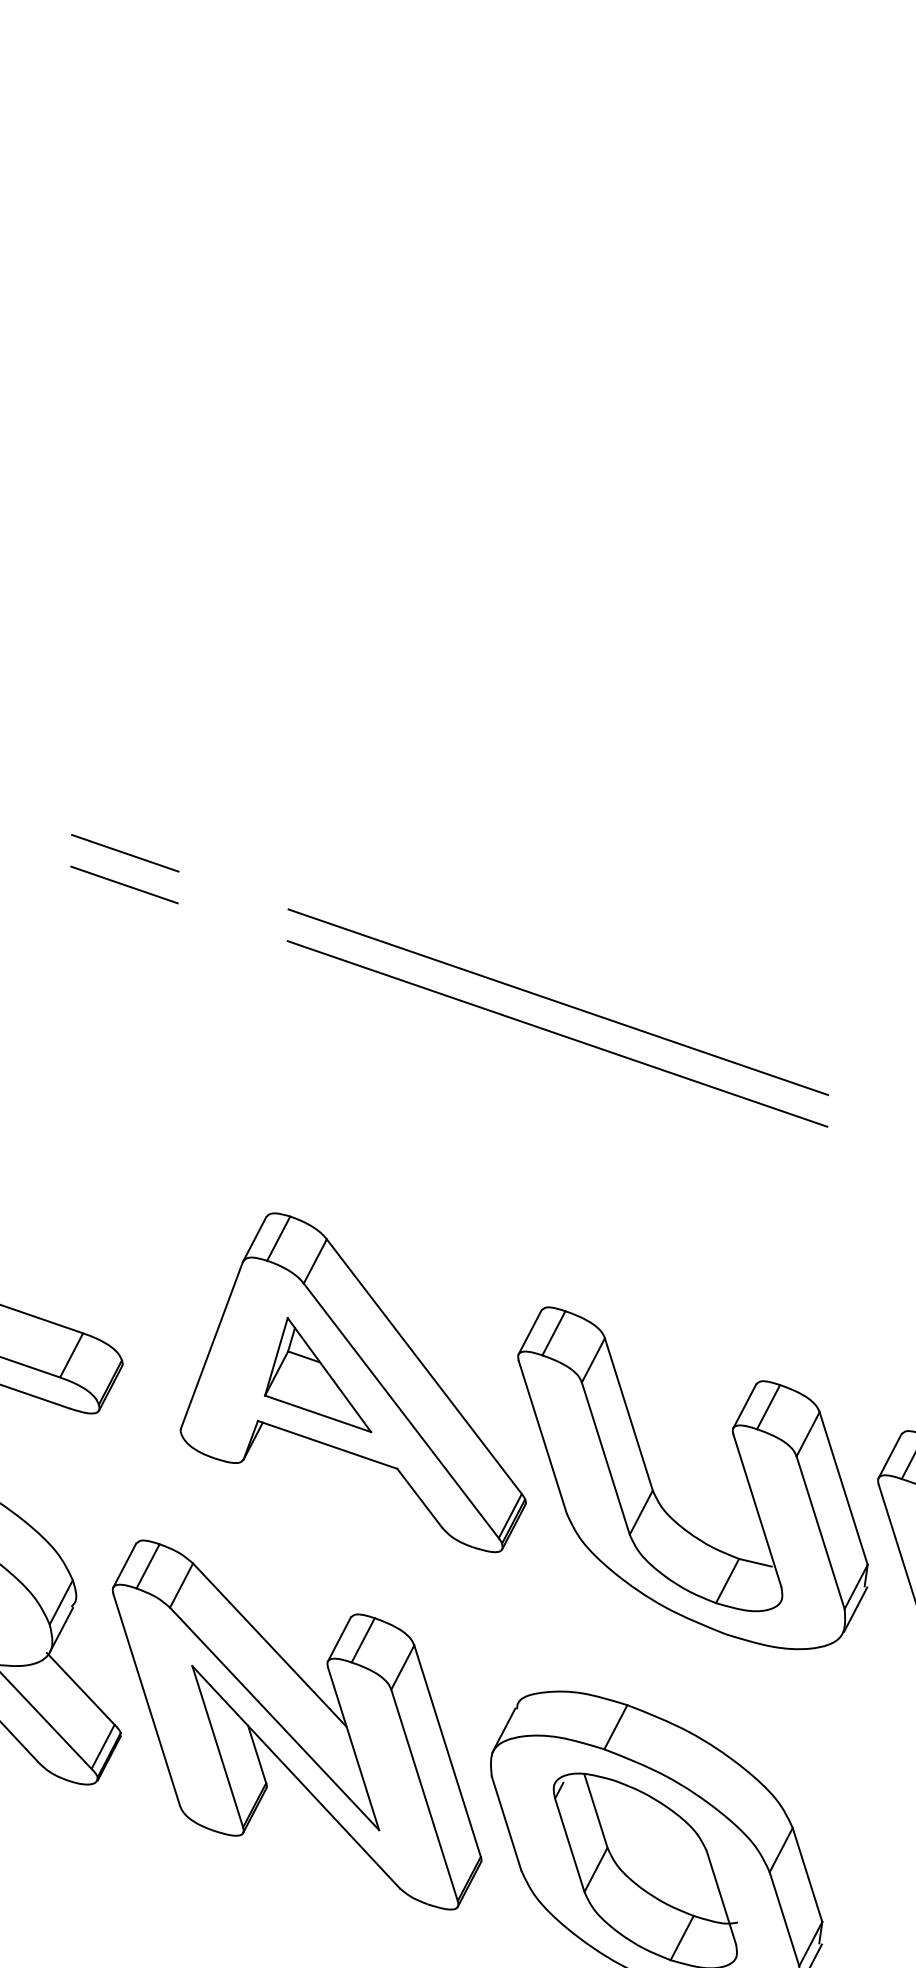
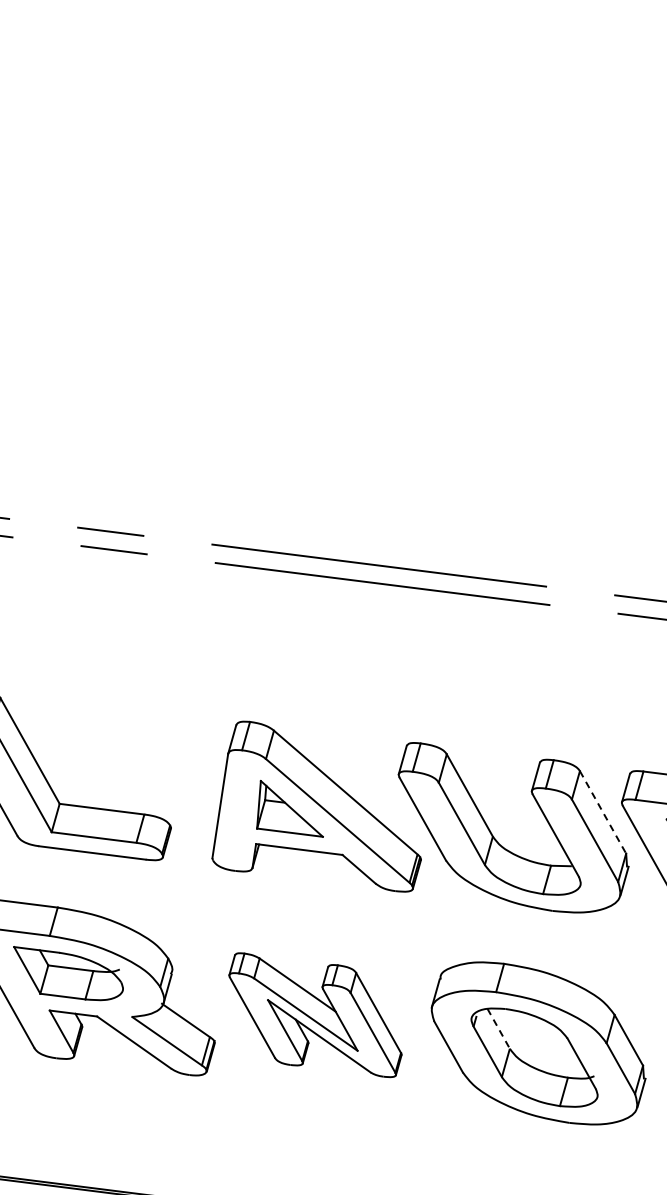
line: (844, 1488) -> (603, 812), solid -> dashed
part: (297, 1723) -> (315, 1014), size x0.7
line: (595, 1810) -> (498, 1028), solid -> dashed

